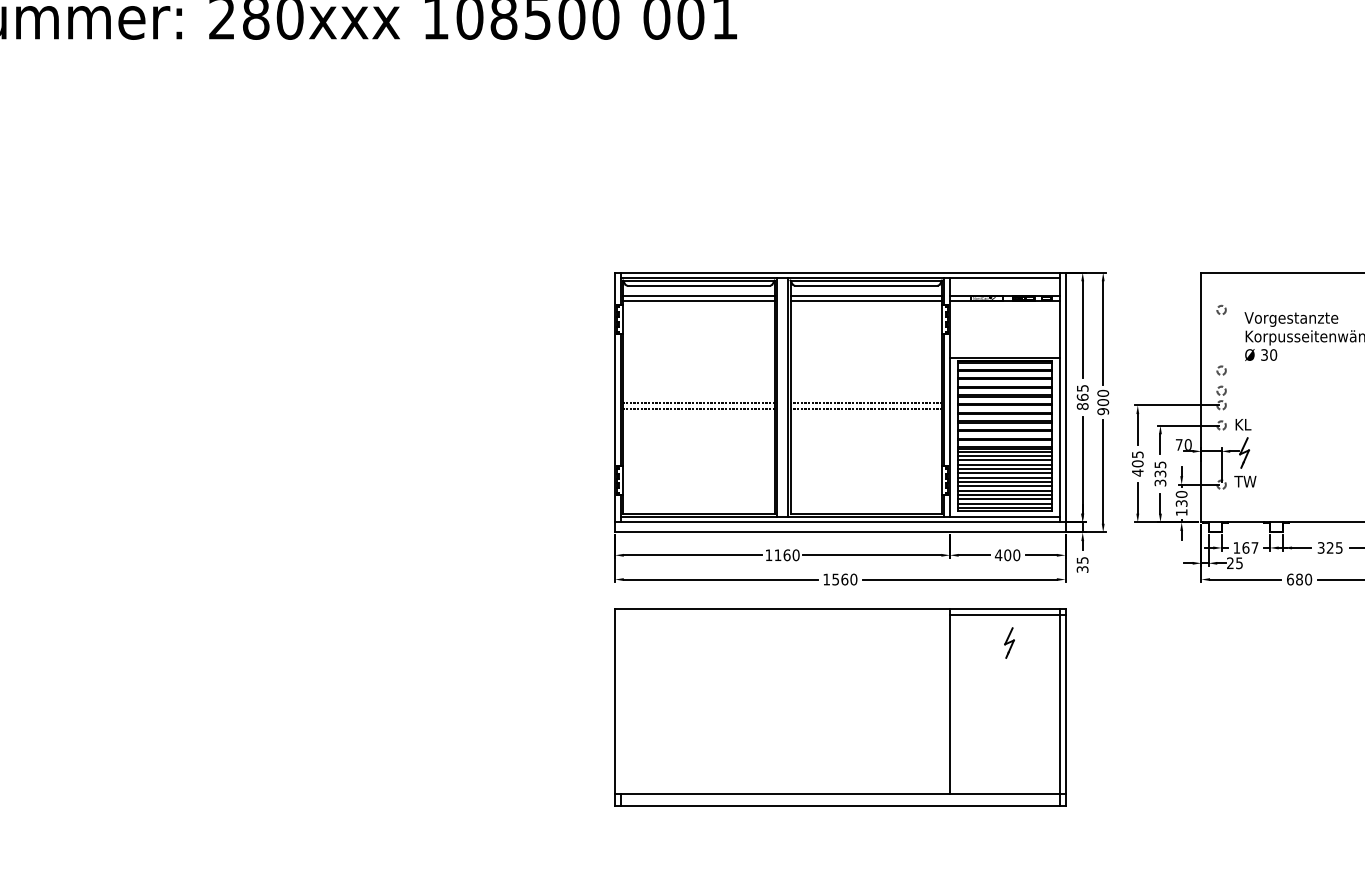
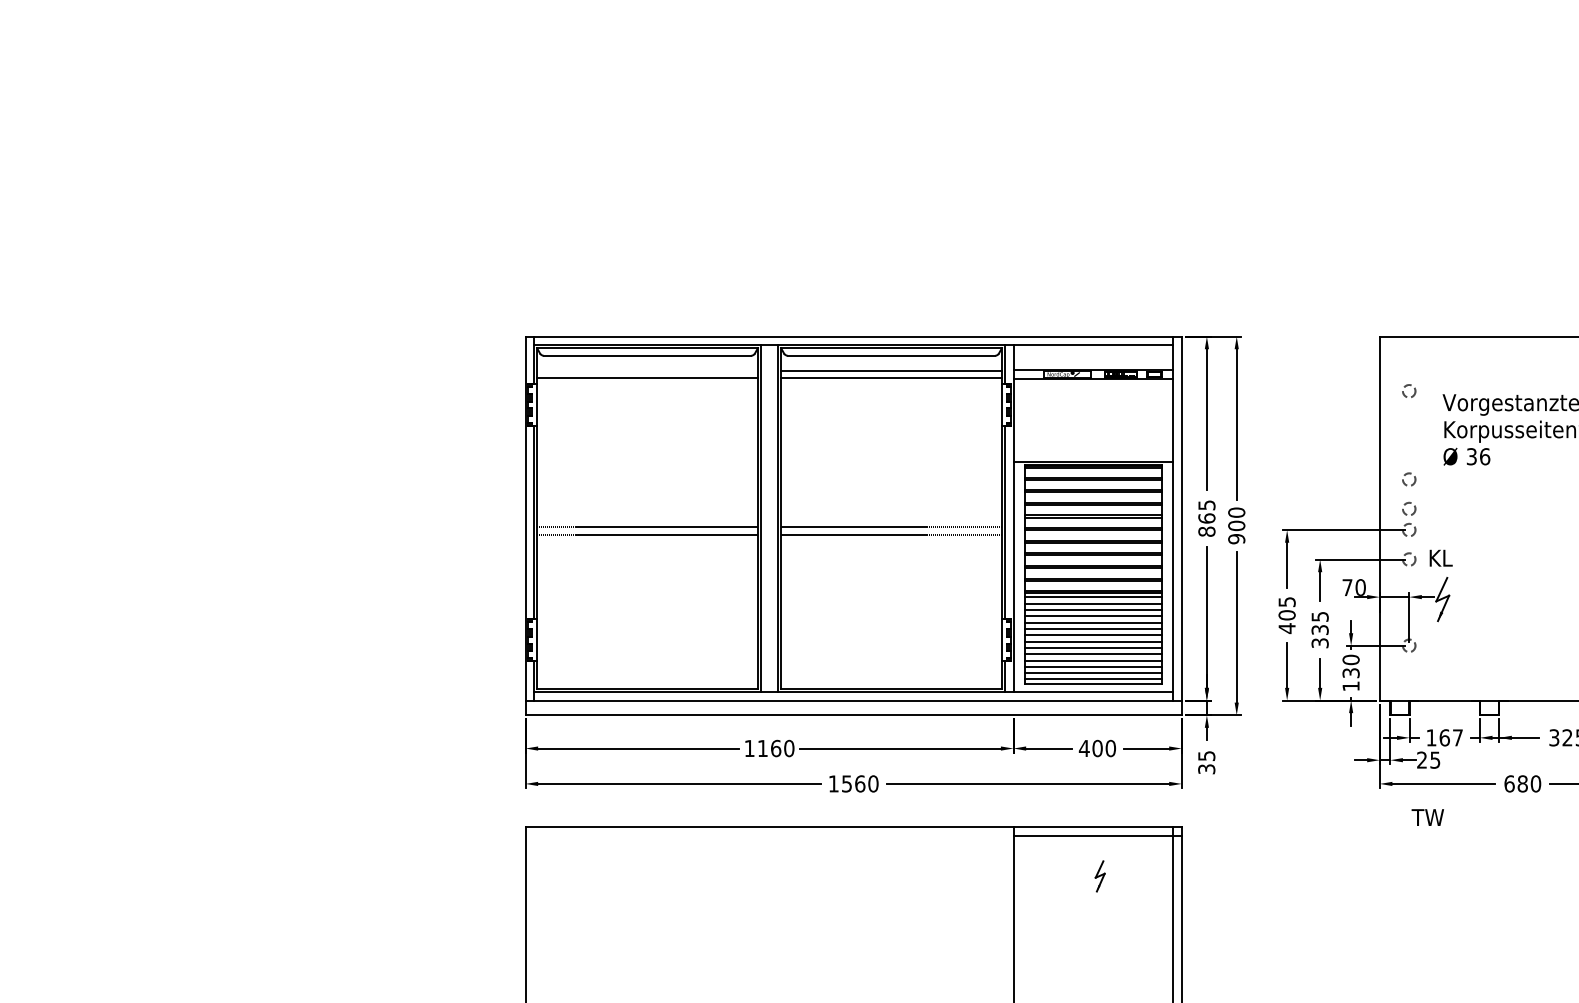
line: (698, 296) -> (647, 371), removed
text: (1273, 354) -> (1484, 455), 30 -> 36
text: (1245, 481) -> (1428, 817), moved
part: (1009, 642) -> (1100, 875), size x0.7

